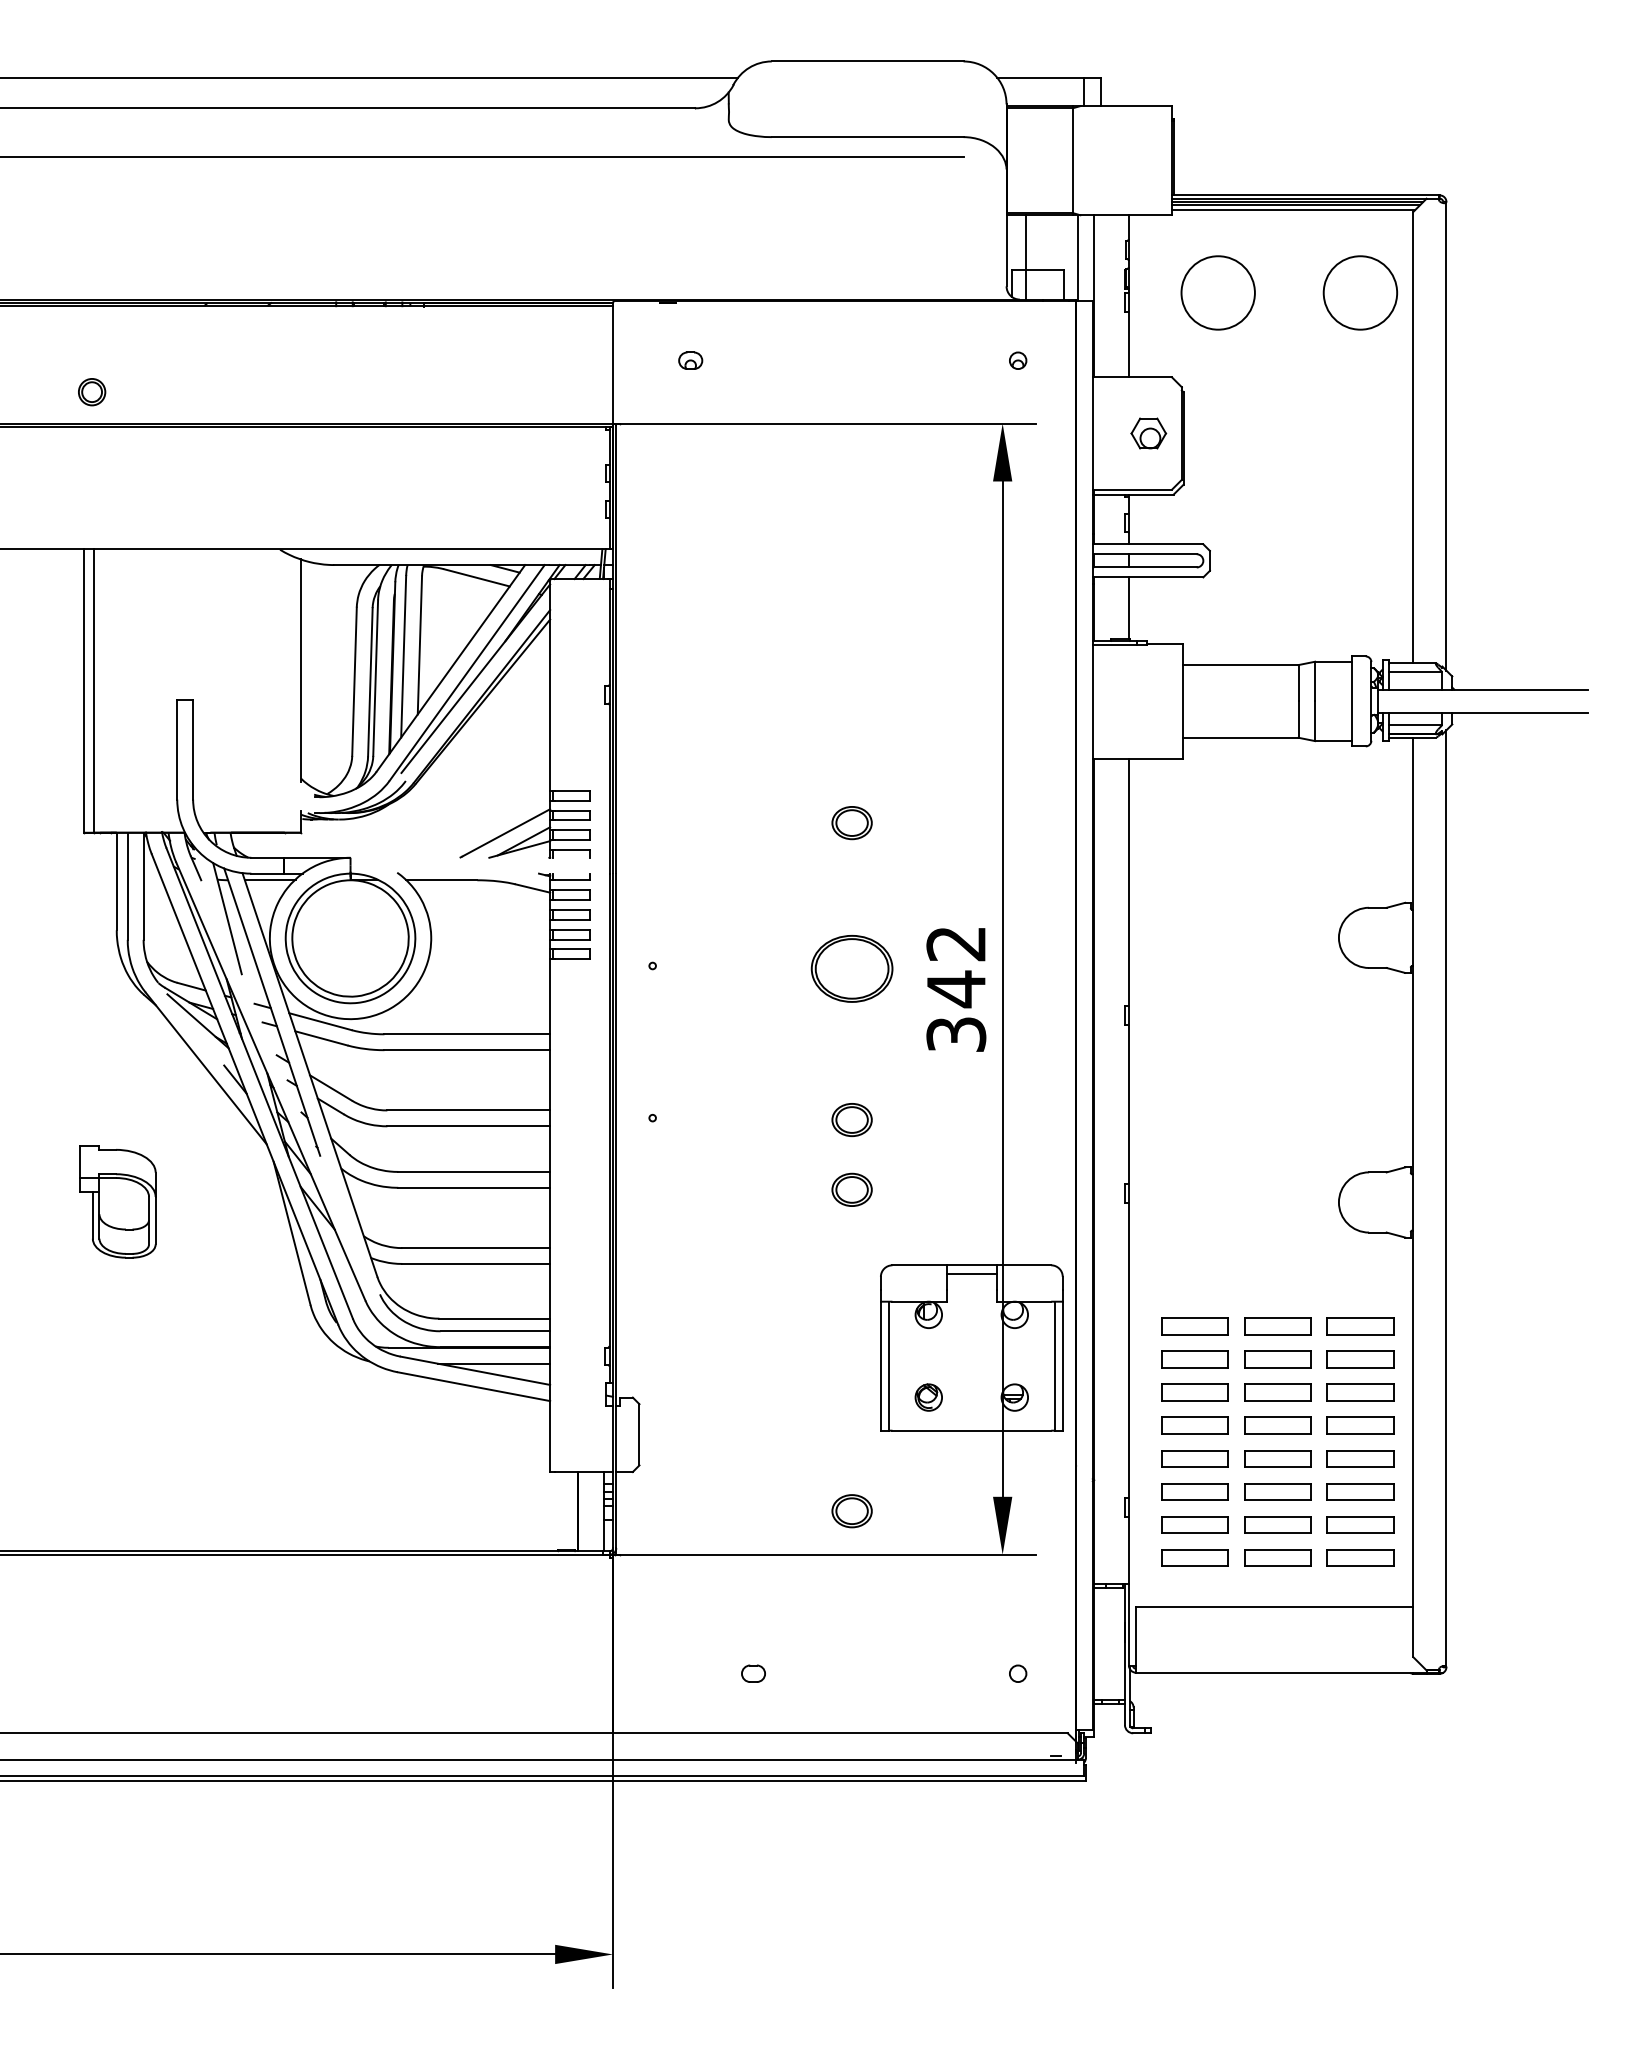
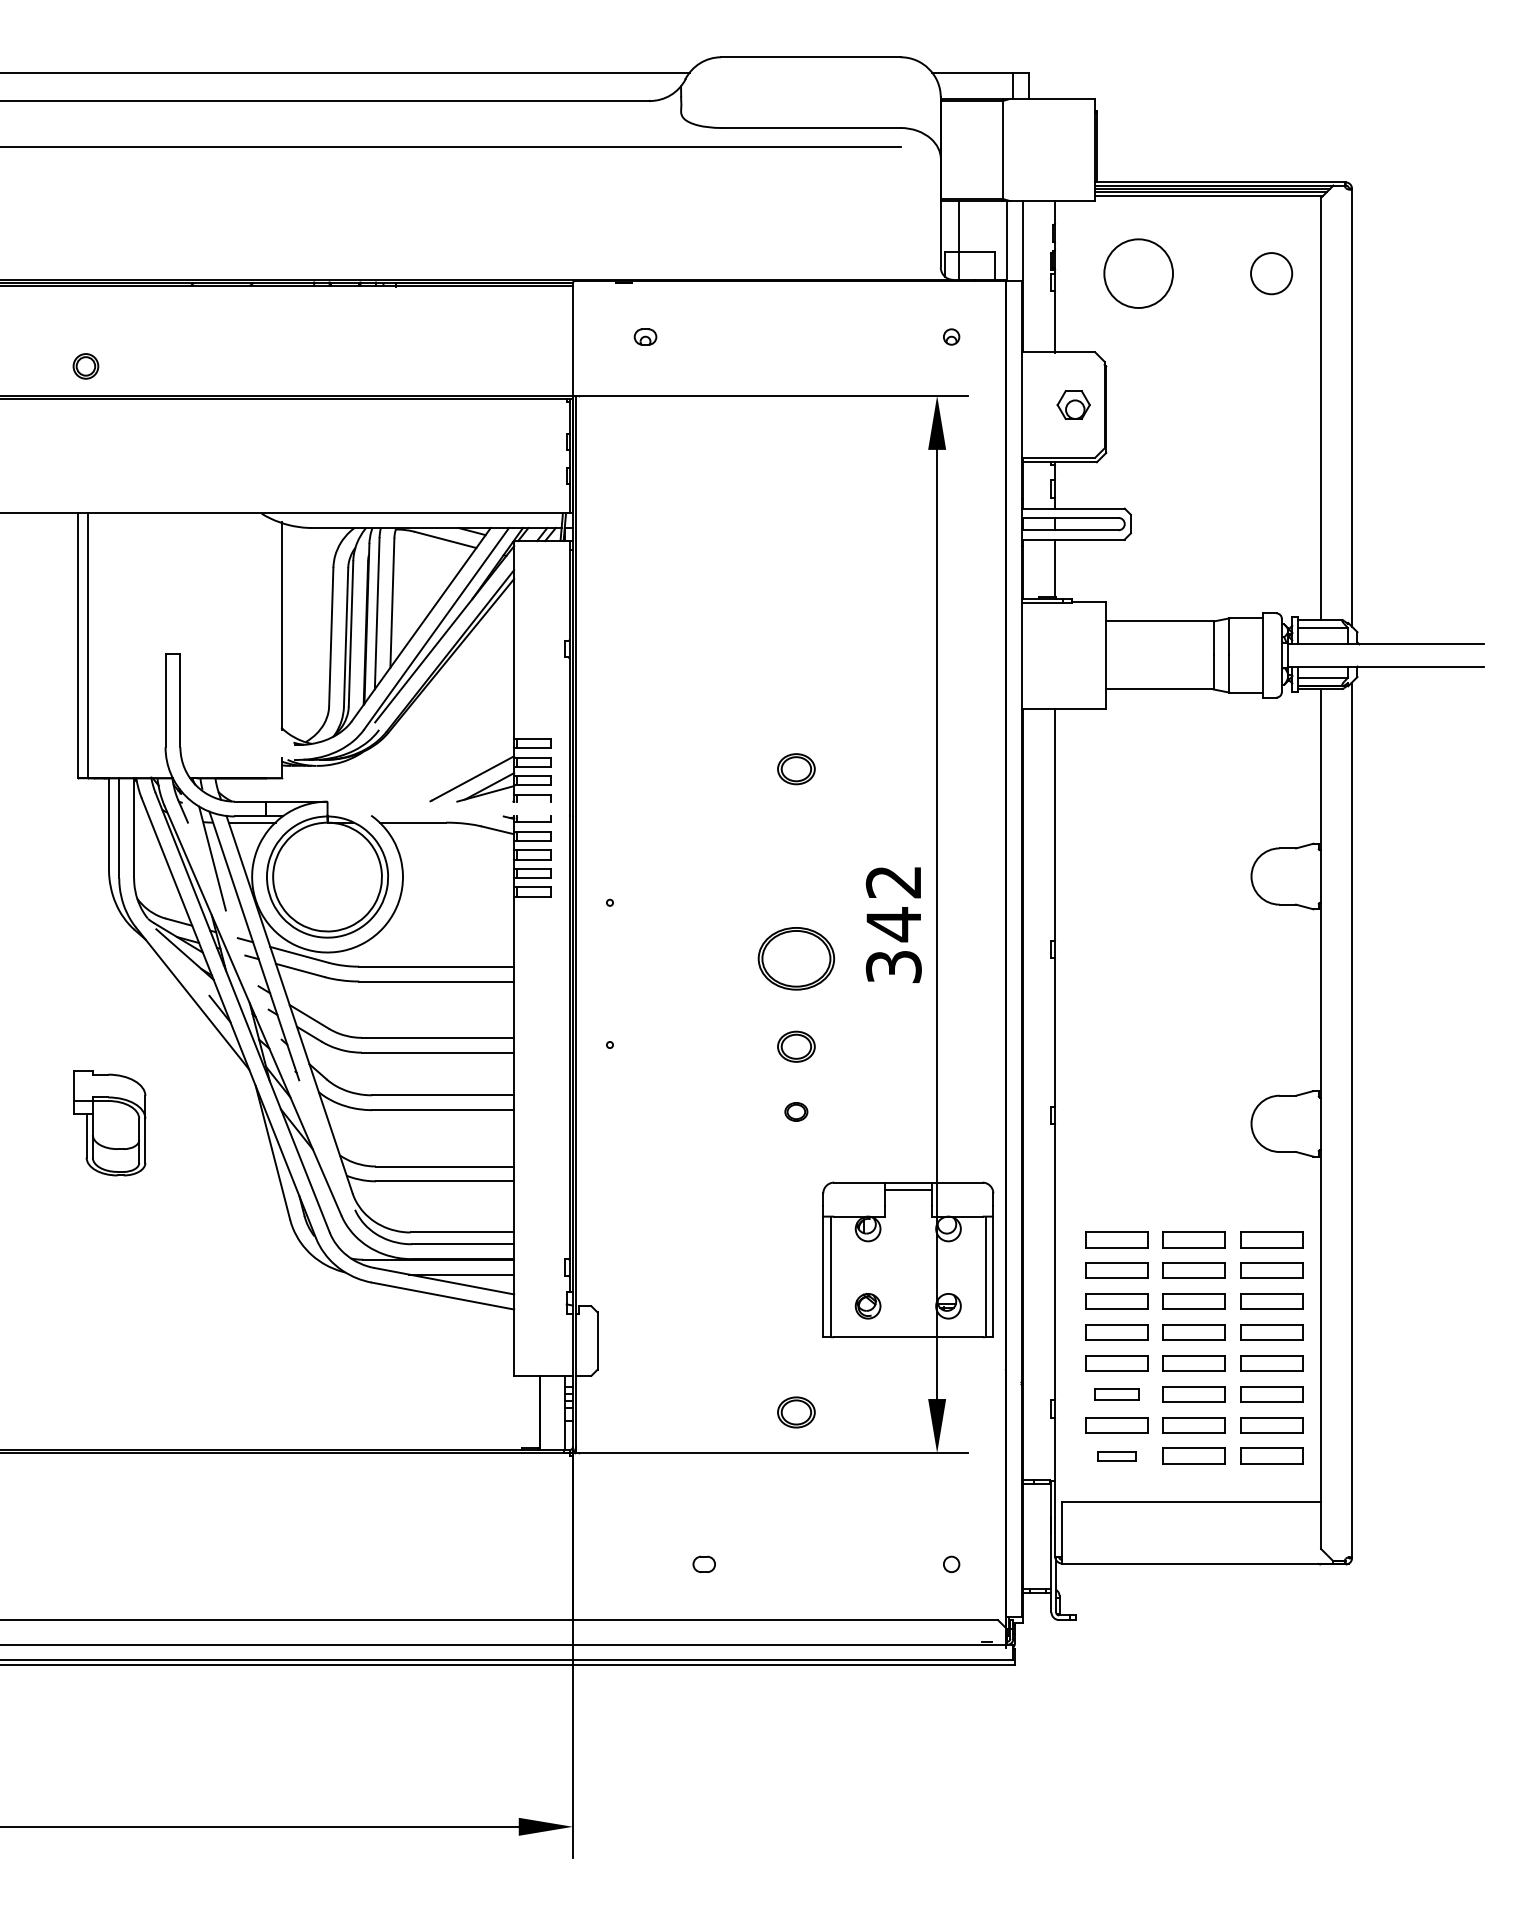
circle: (1360, 292) -> (1271, 273), size x0.6
part: (851, 968) -> (795, 958), moved
part: (851, 1189) -> (795, 1111), size x0.6
part: (1194, 1491) -> (1116, 1394), size x0.7
part: (1194, 1557) -> (1116, 1455), size x0.6

